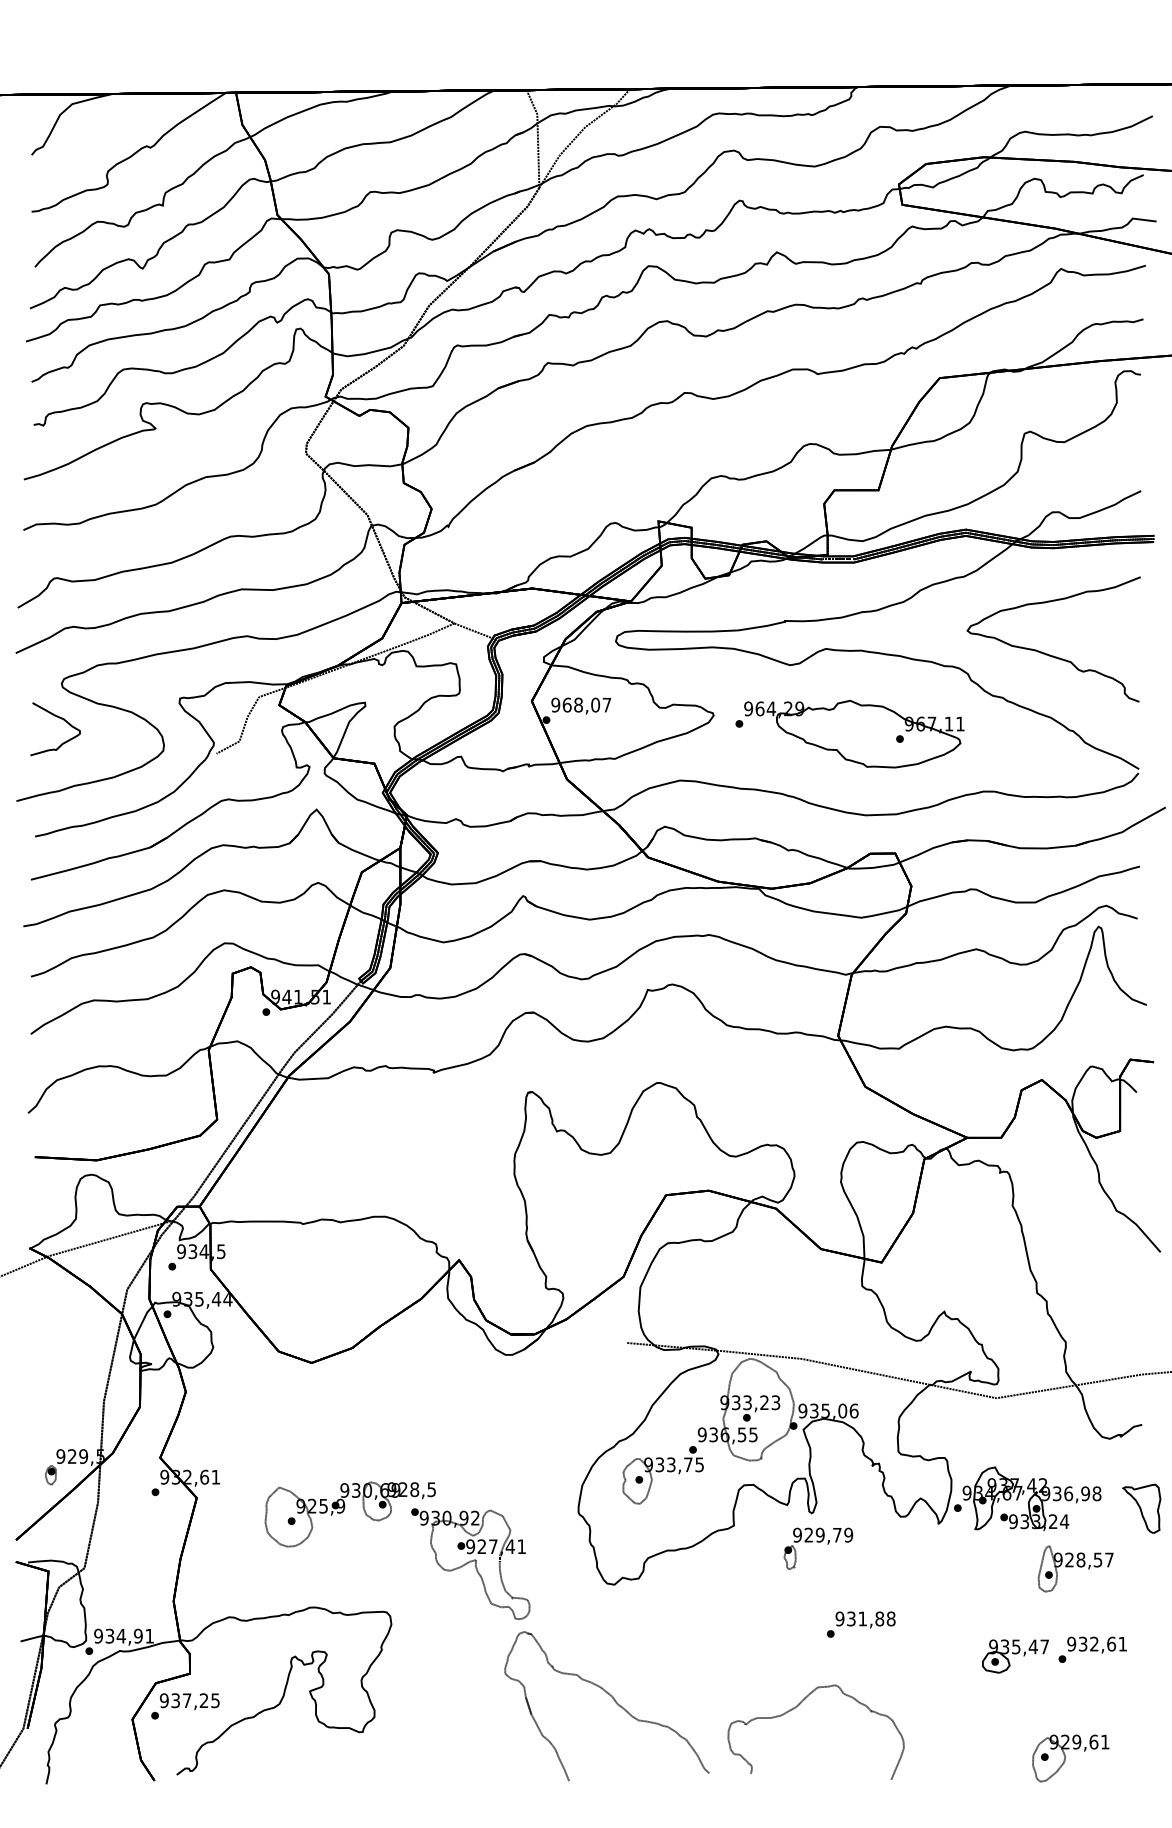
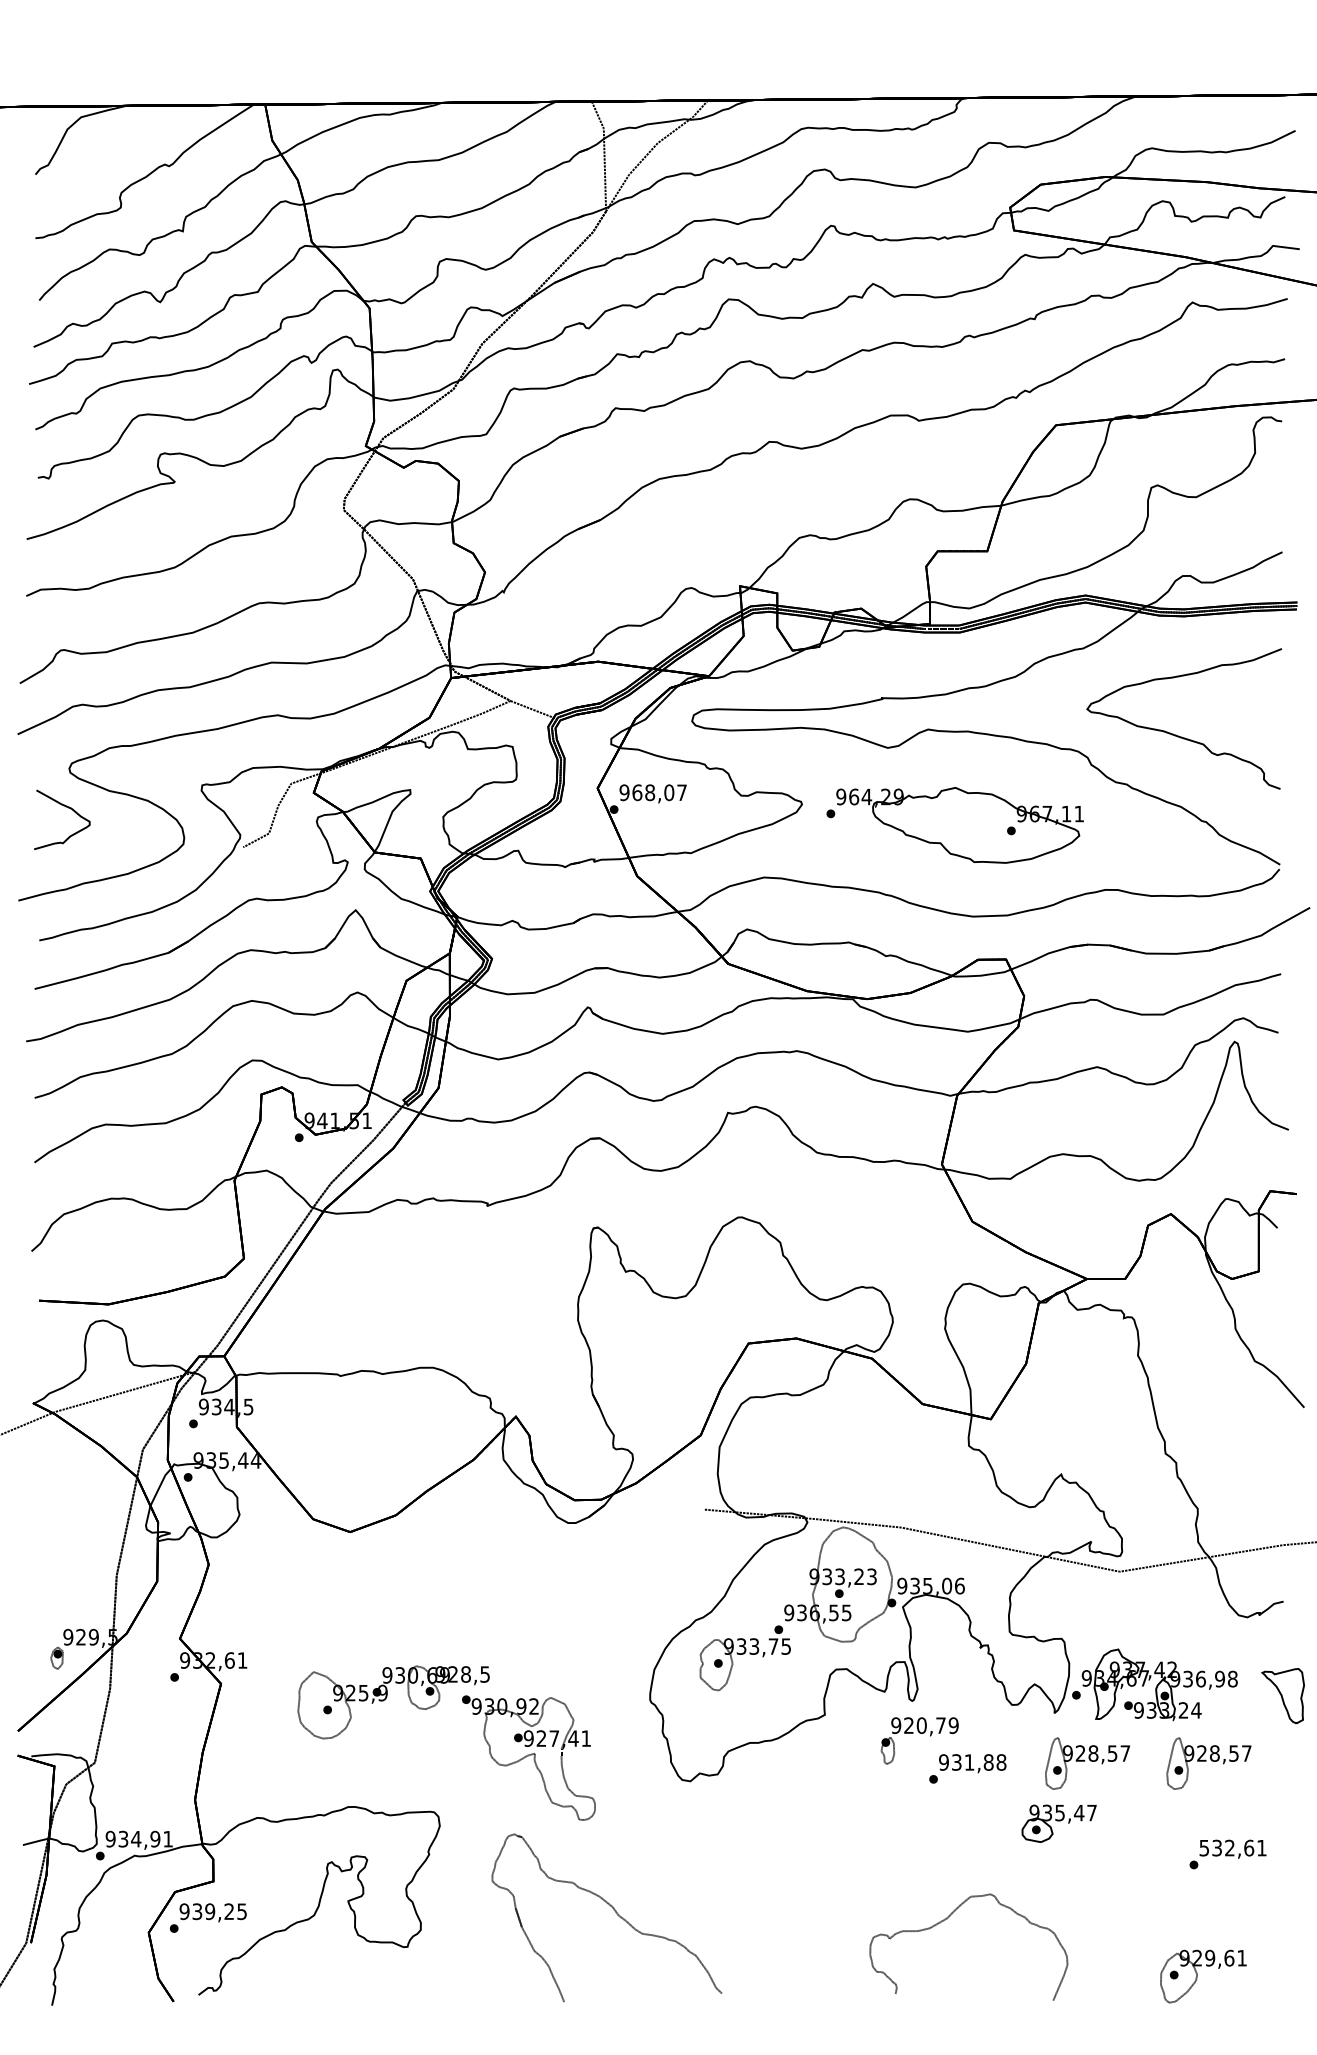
text: (819, 1535) -> (920, 1726), 929,79 -> 920,79
part: (967, 1568) -> (1087, 1763), added
text: (861, 1624) -> (968, 1768), moved
text: (1071, 1643) -> (1204, 1847), 932,61 -> 532,61
part: (1015, 1656) -> (1059, 1823), moved
text: (186, 1700) -> (209, 1911), 937,25 -> 939,25
part: (613, 1700) -> (614, 1911), moved
curve: (797, 1707) -> (947, 1919), moved

